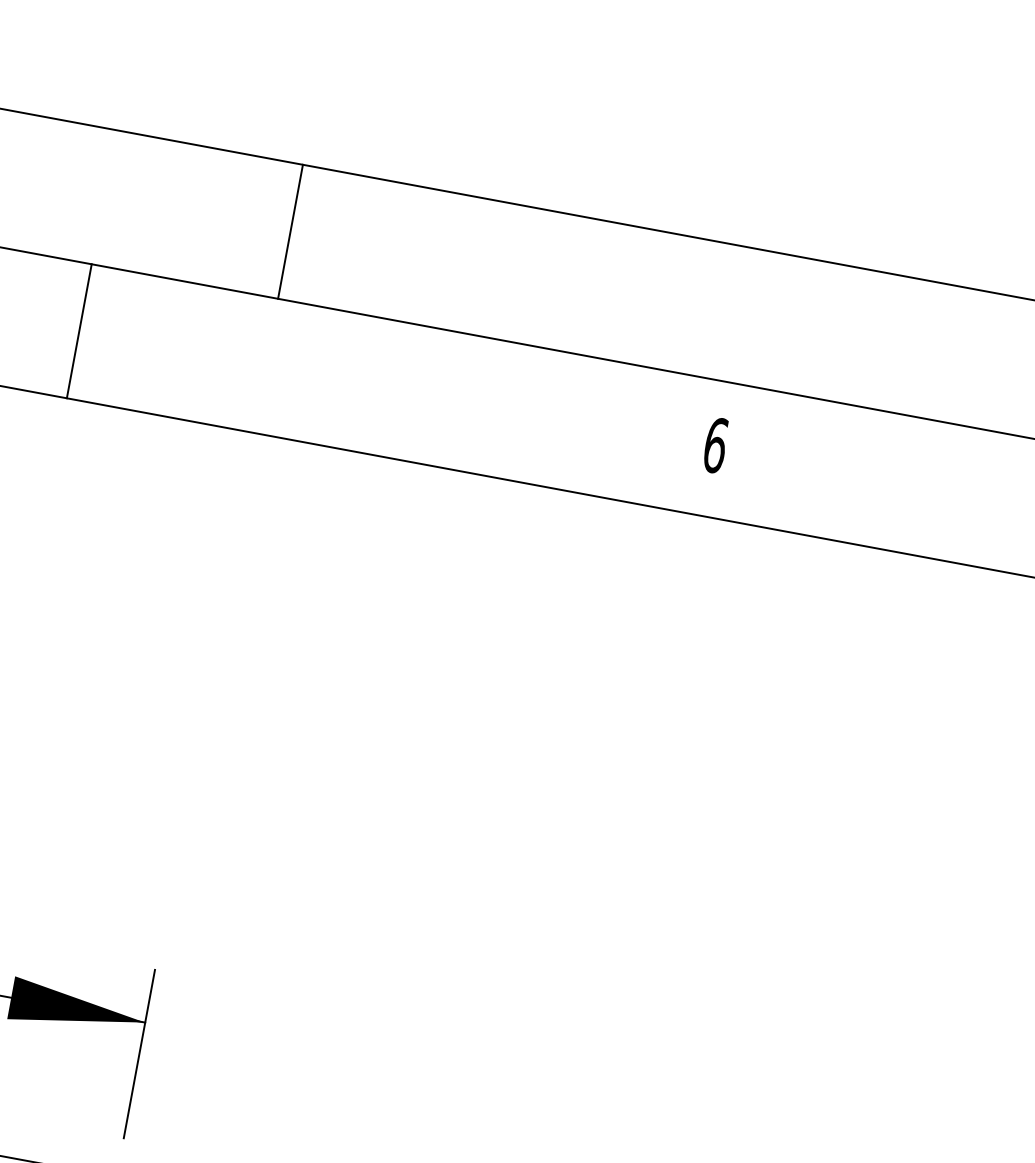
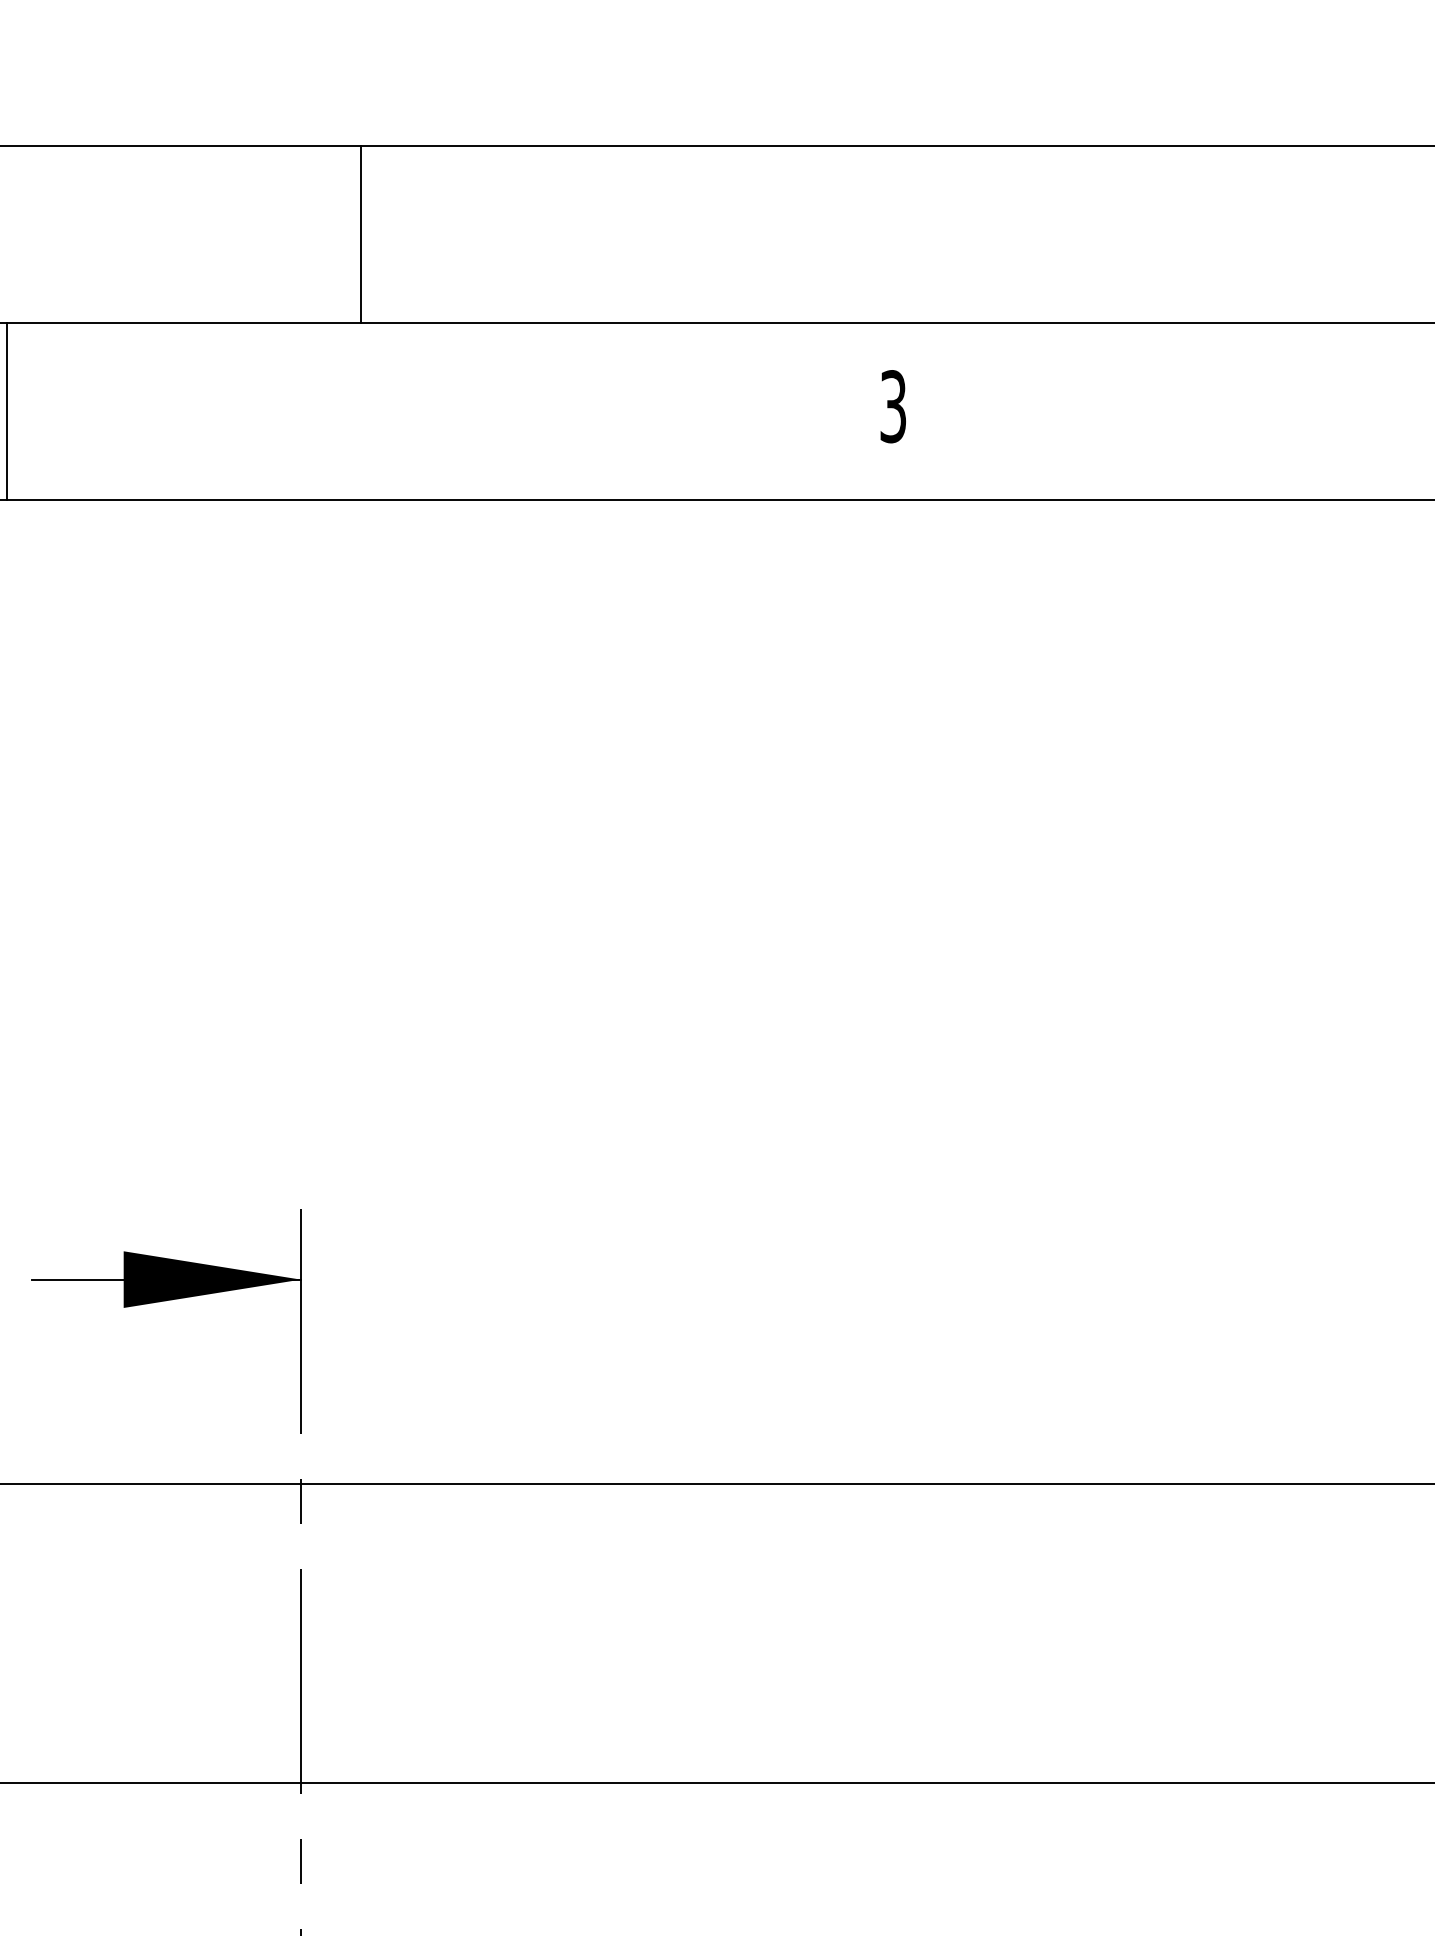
line: (290, 231) -> (361, 233), moved
line: (79, 331) -> (6, 411), moved
text: (715, 445) -> (893, 406), 6 -> 3

